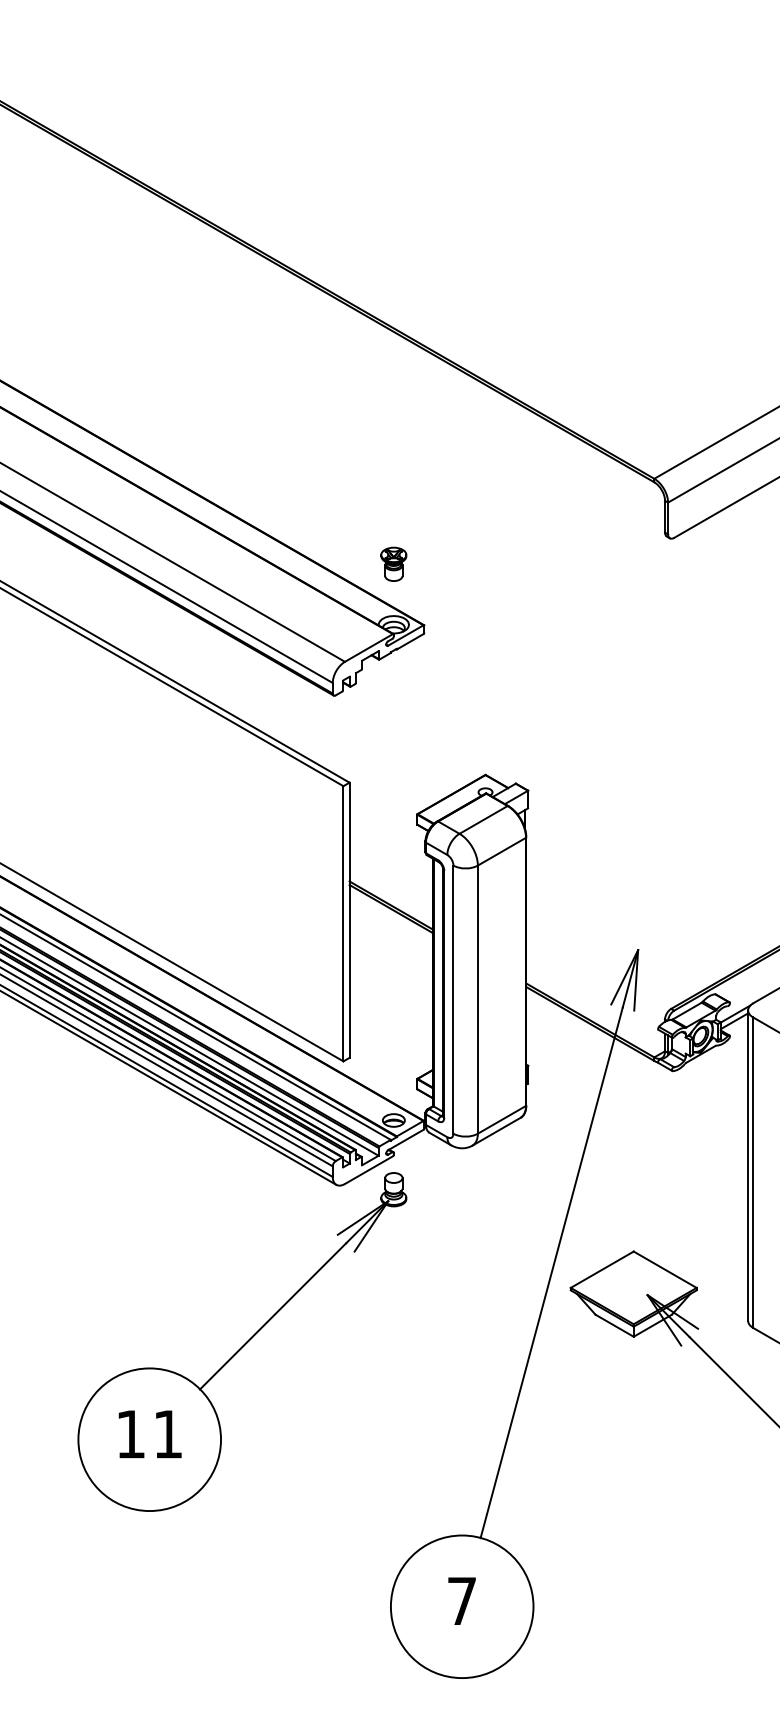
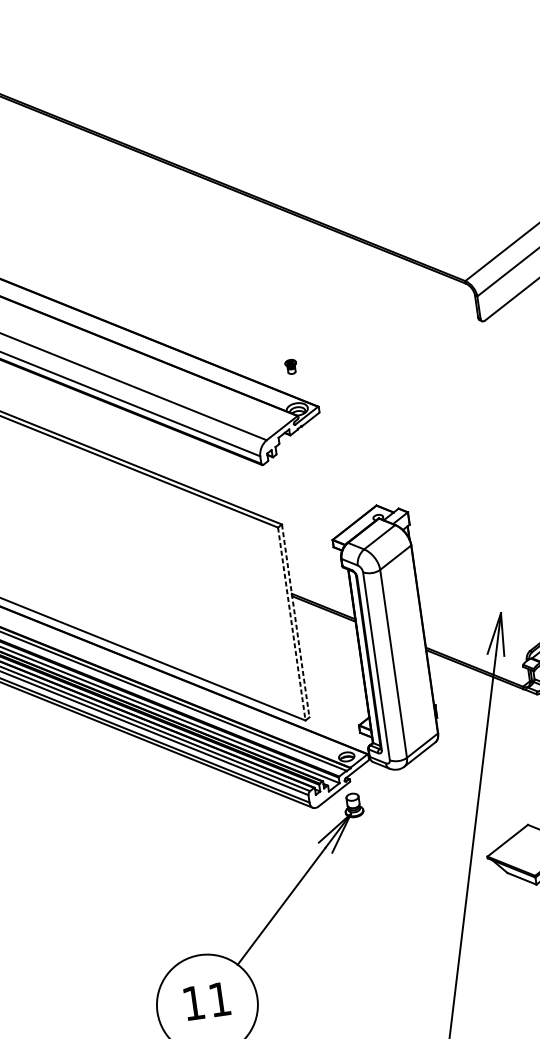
part: (393, 563) -> (290, 366), size x0.6
line: (349, 920) -> (295, 621), solid -> dashed
line: (343, 923) -> (291, 623), solid -> dashed

